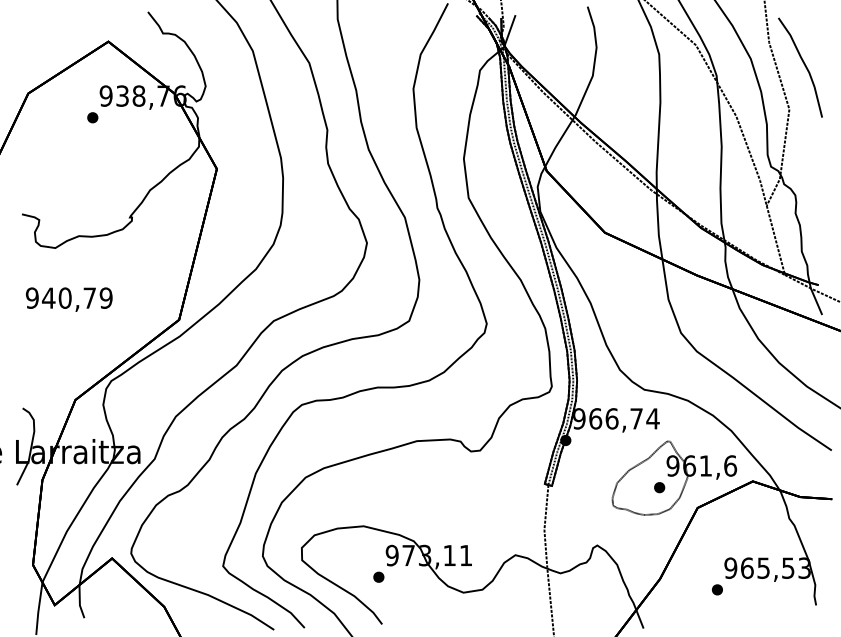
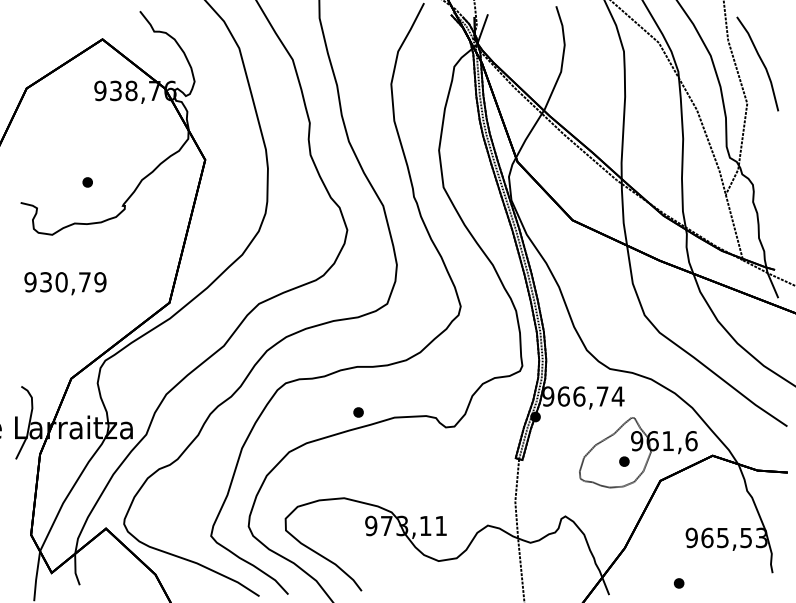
part: (92, 117) -> (87, 182), moved
text: (48, 298) -> (45, 282), 940,79 -> 930,79
part: (378, 577) -> (358, 412), moved
part: (717, 589) -> (679, 583), moved

